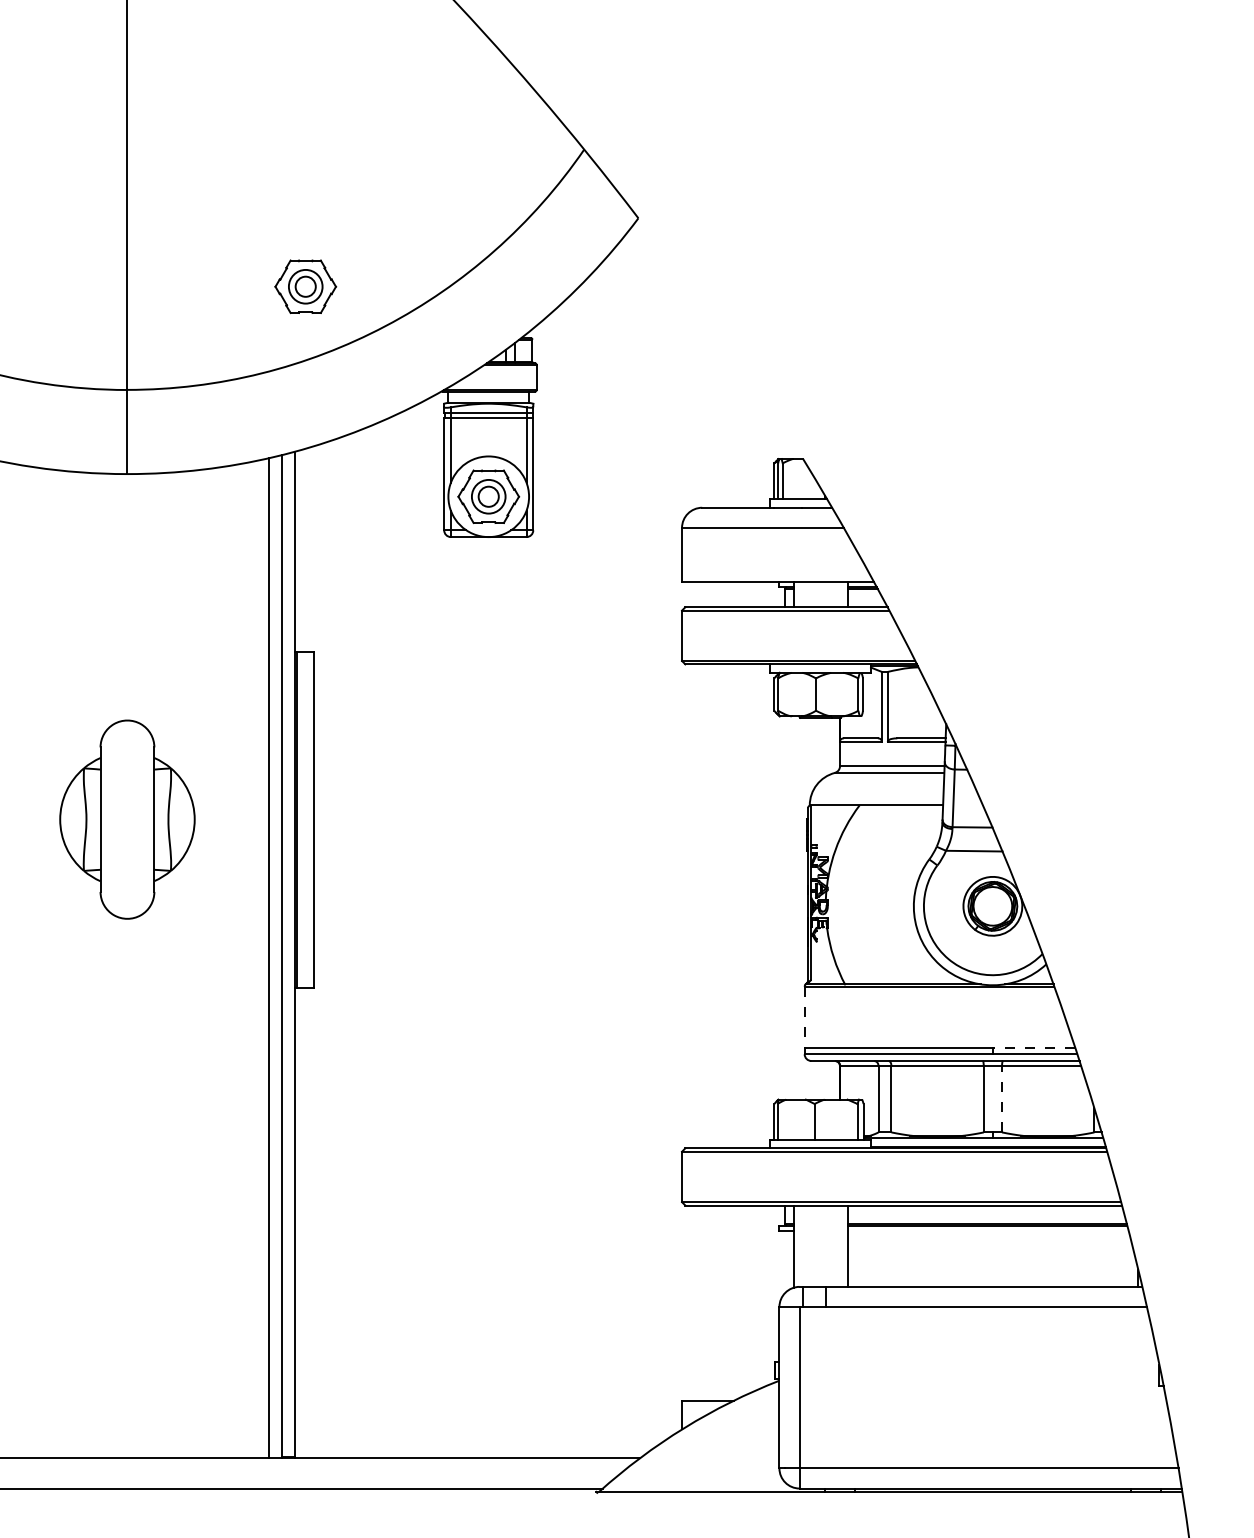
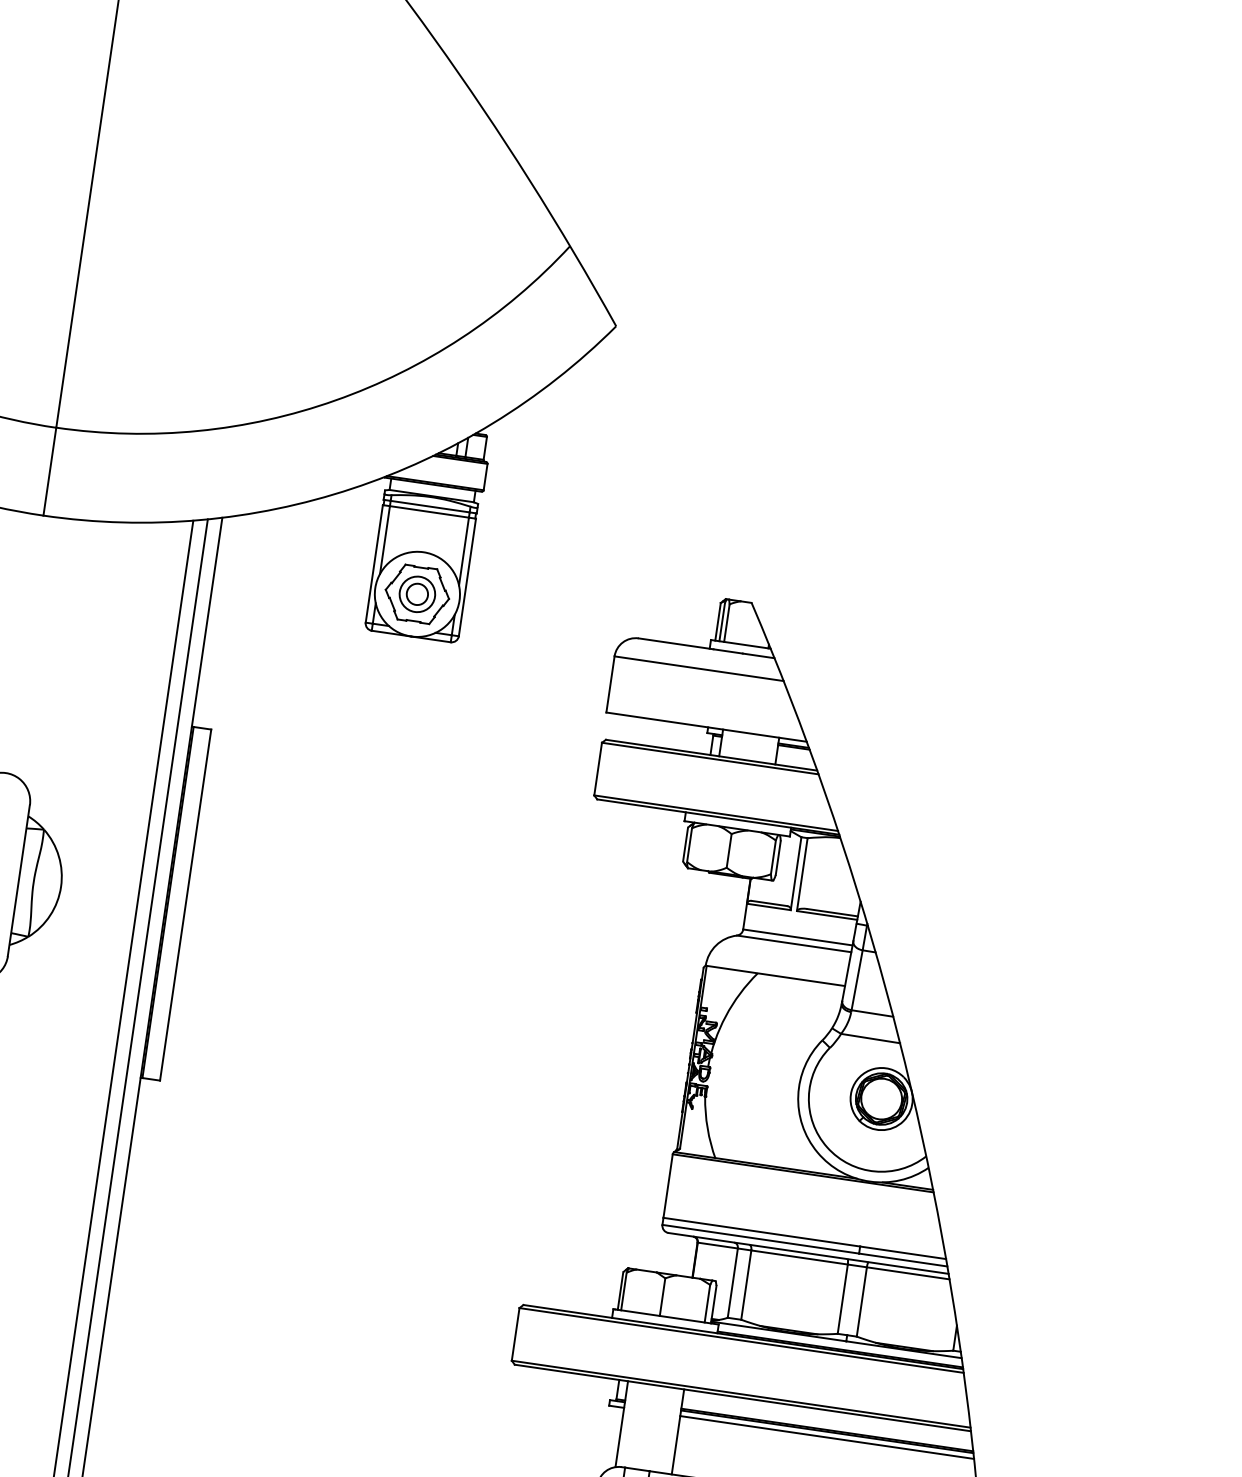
part: (305, 286) -> (258, 346), removed
line: (804, 1017) -> (667, 1186), dashed -> solid
line: (1033, 1047) -> (902, 1252), dashed -> solid
line: (1002, 1098) -> (862, 1301), dashed -> solid
line: (987, 1231) -> (826, 1437), added

